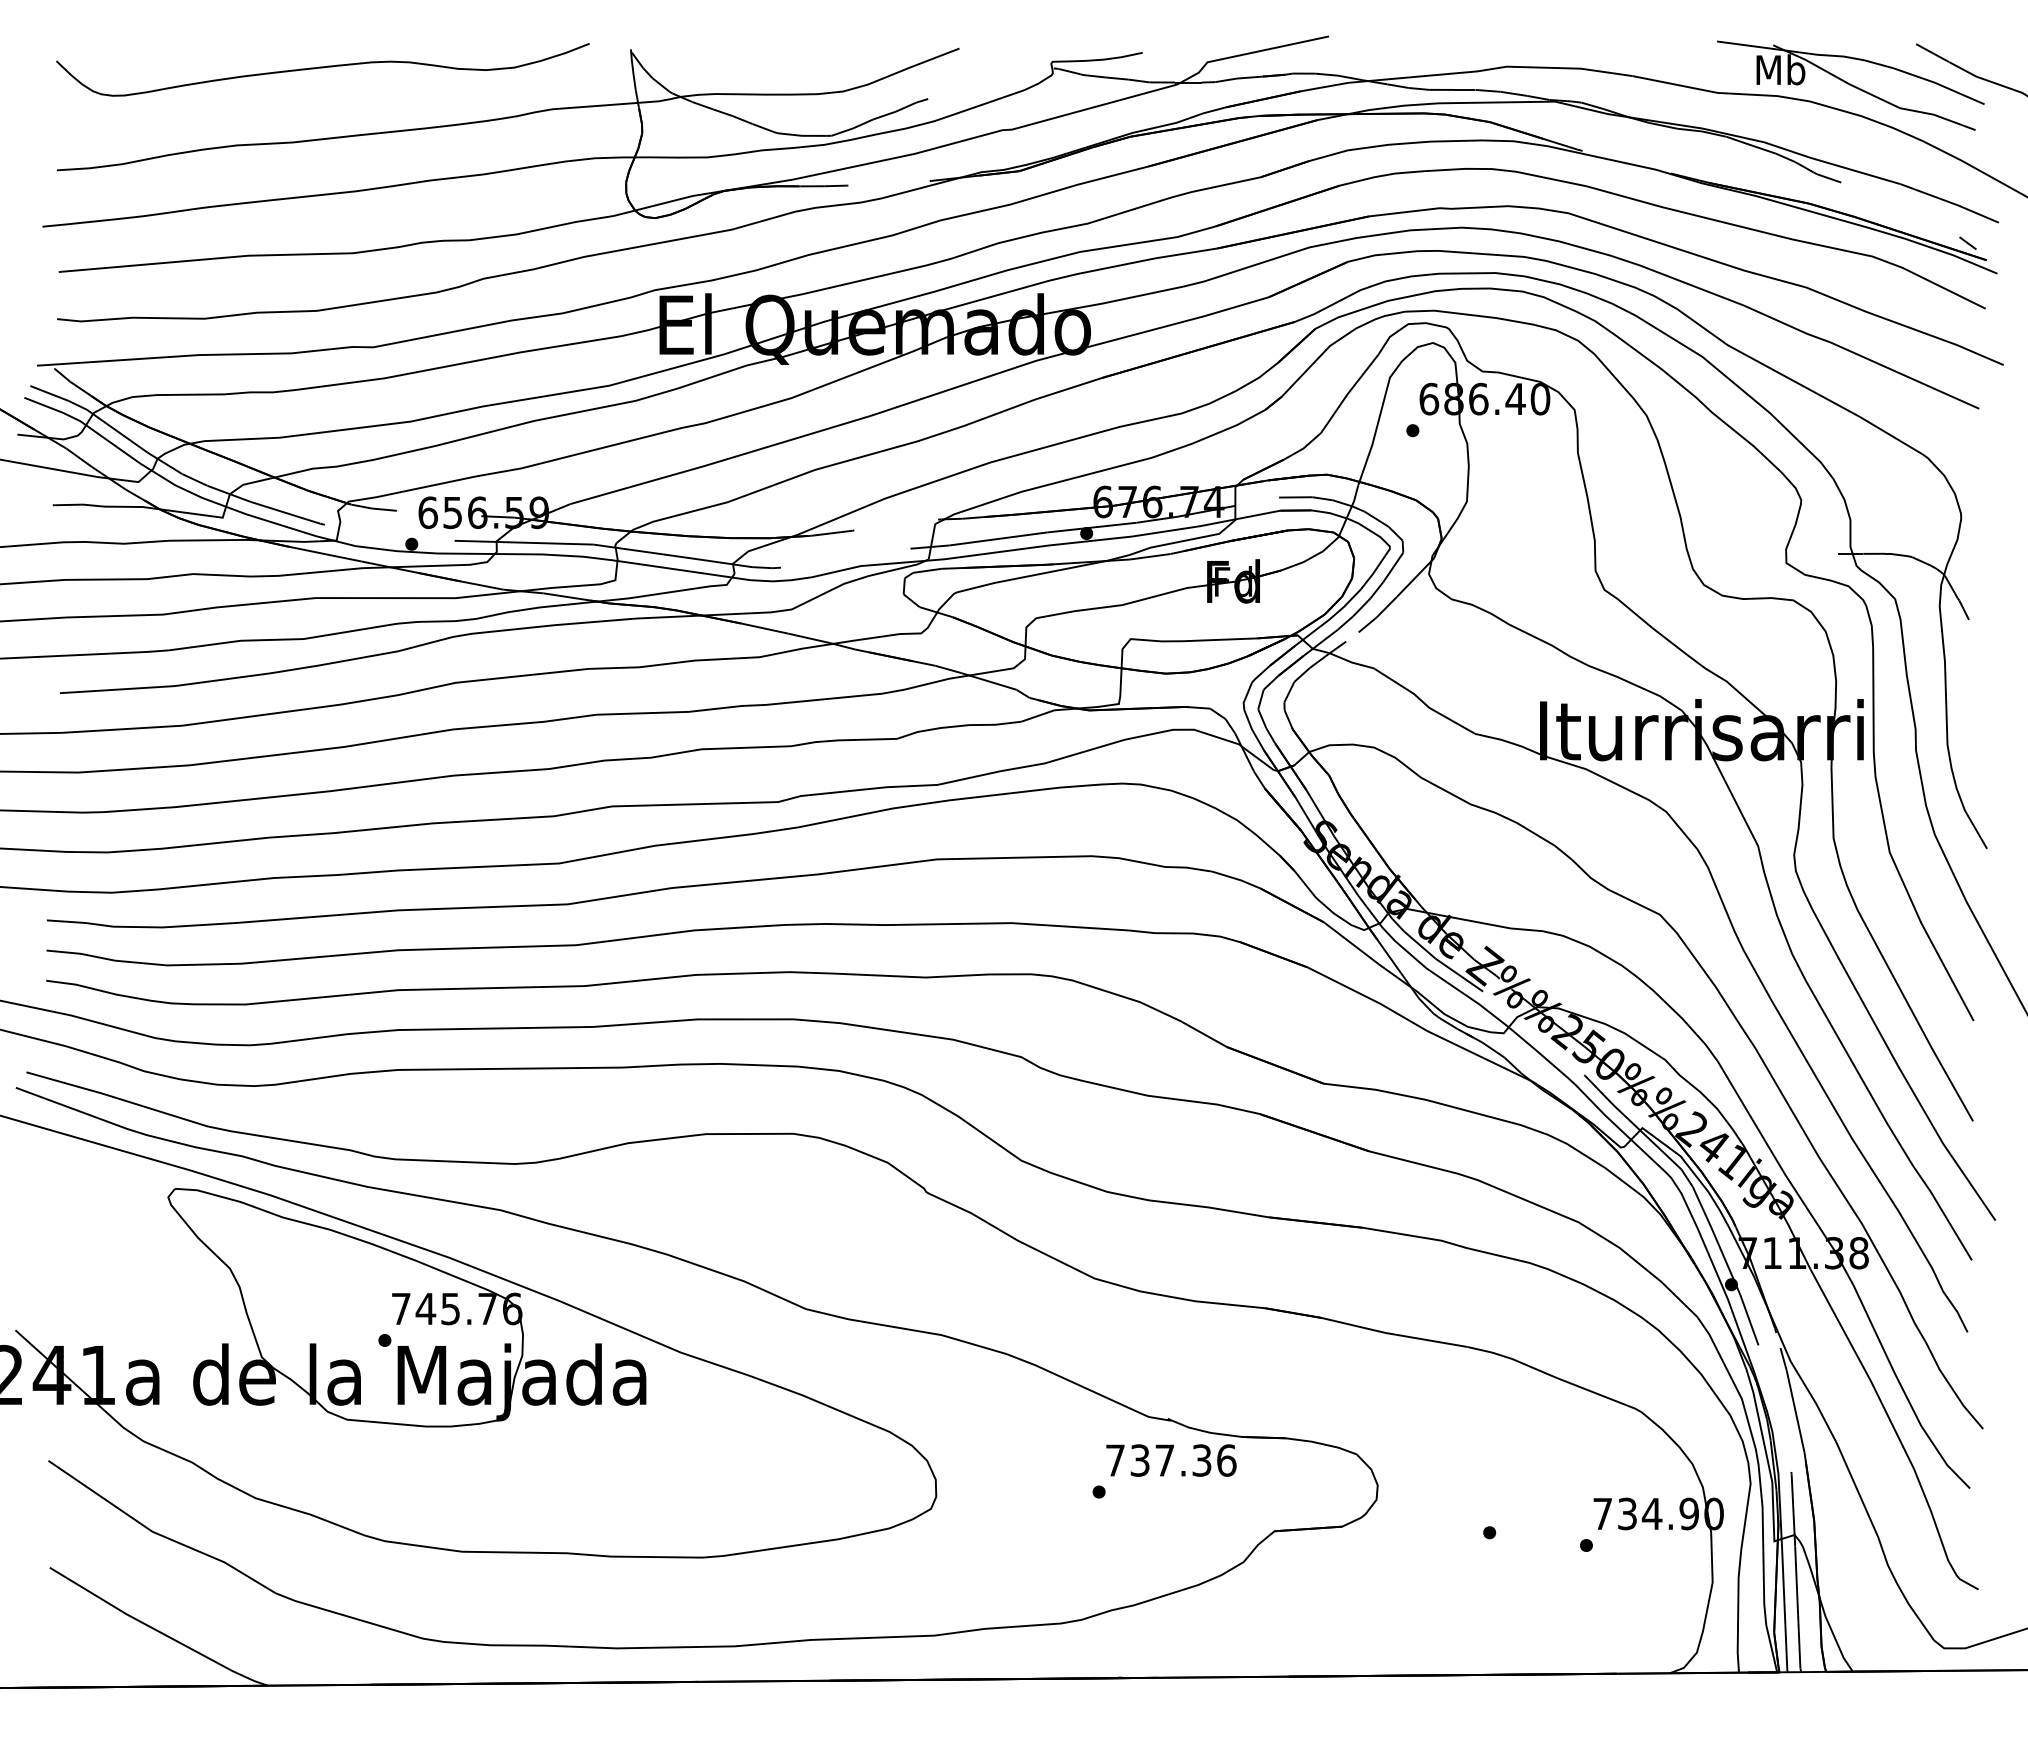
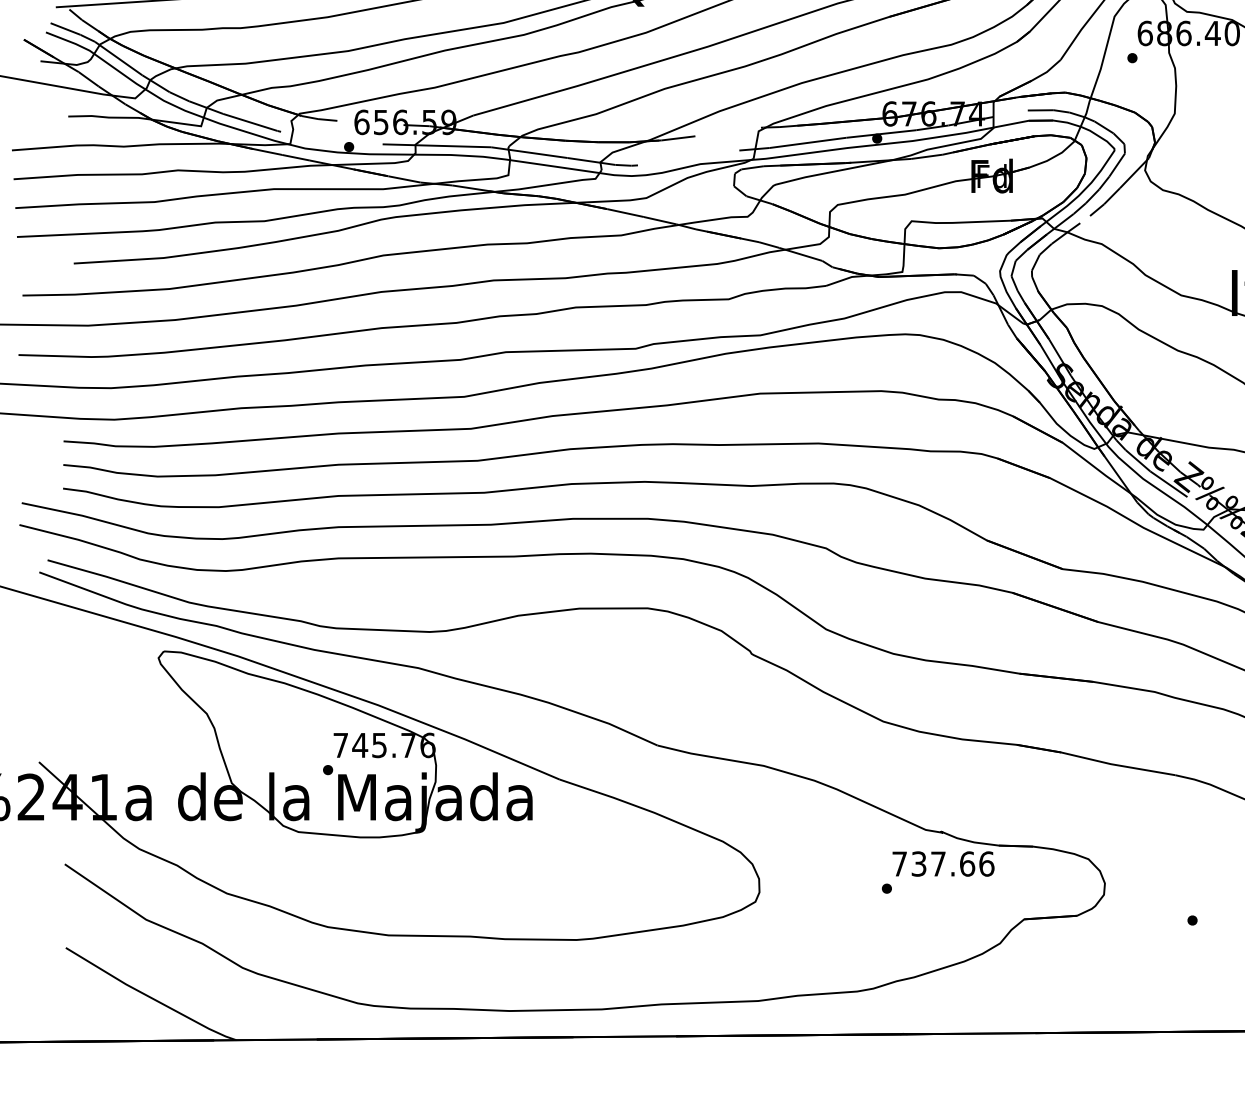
text: (1201, 1460) -> (967, 863), 737.36 -> 737.66

